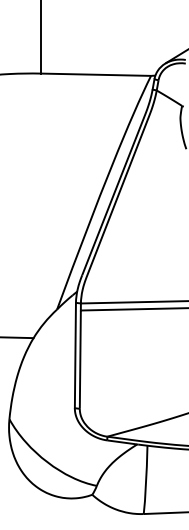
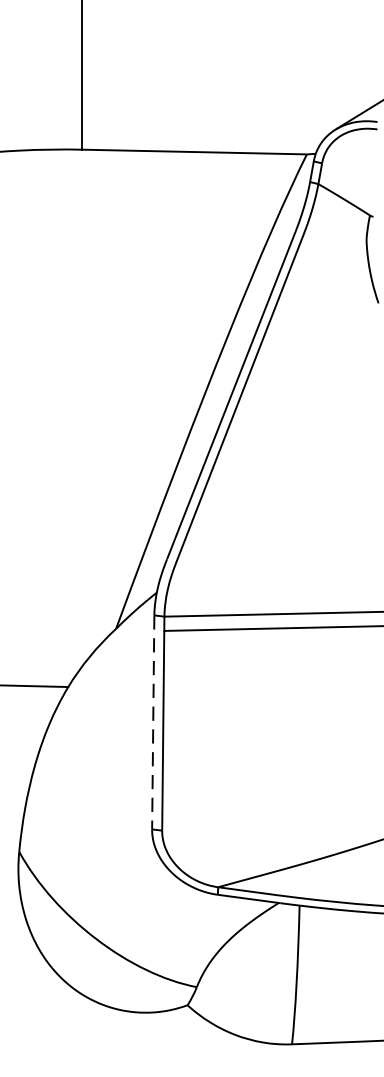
line: (75, 355) -> (153, 722), solid -> dashed

